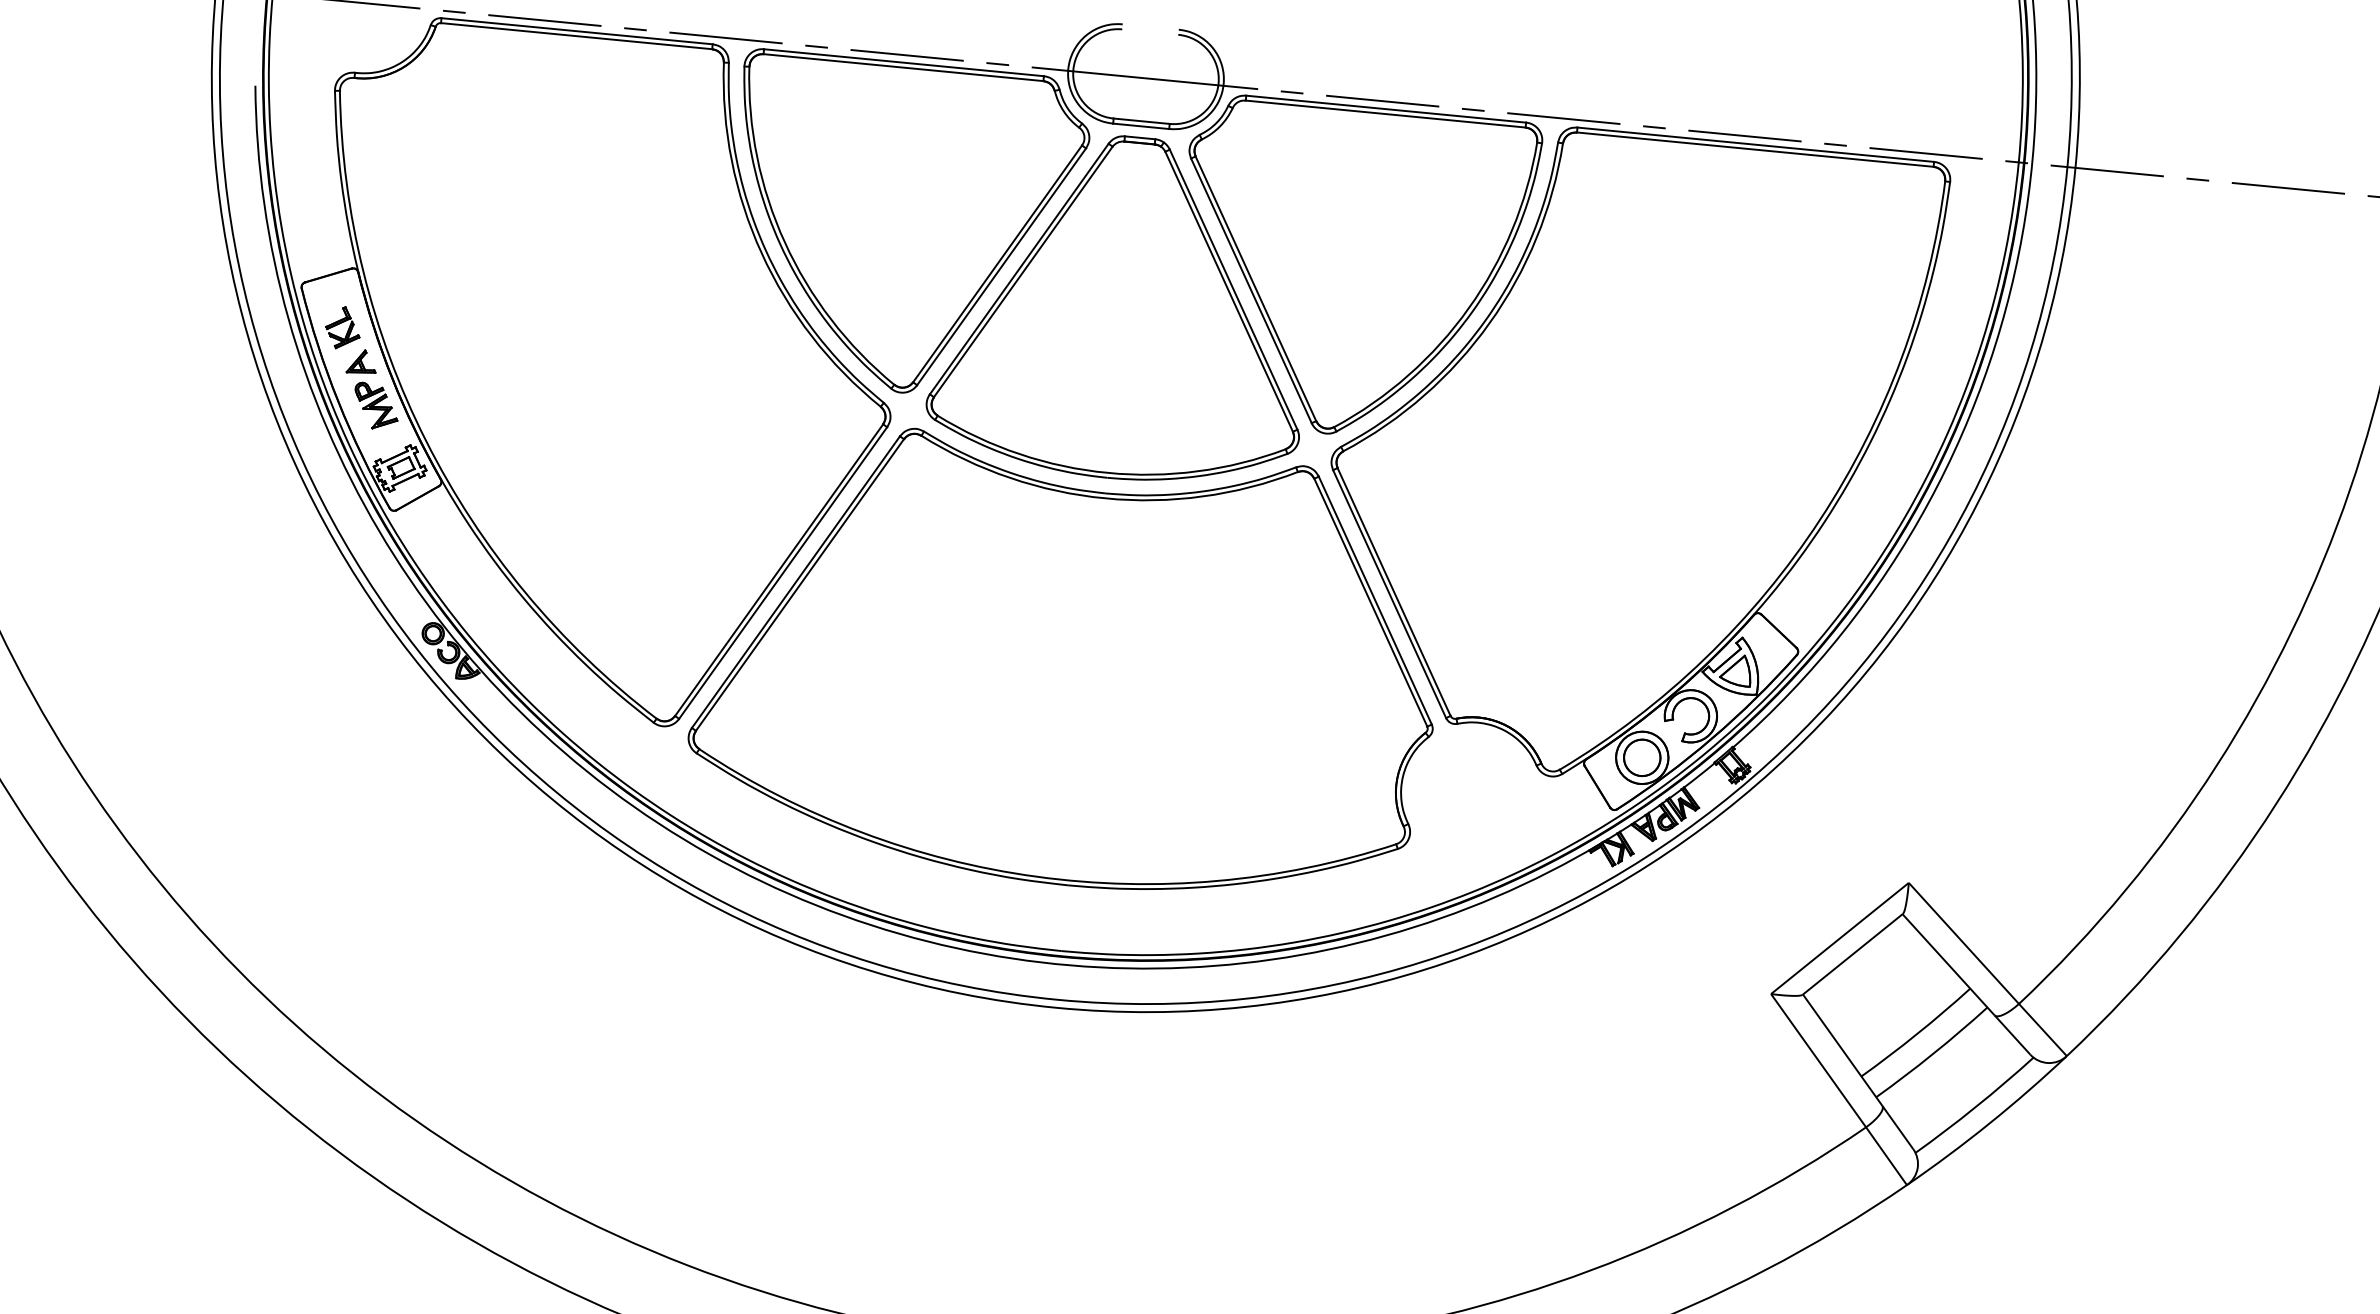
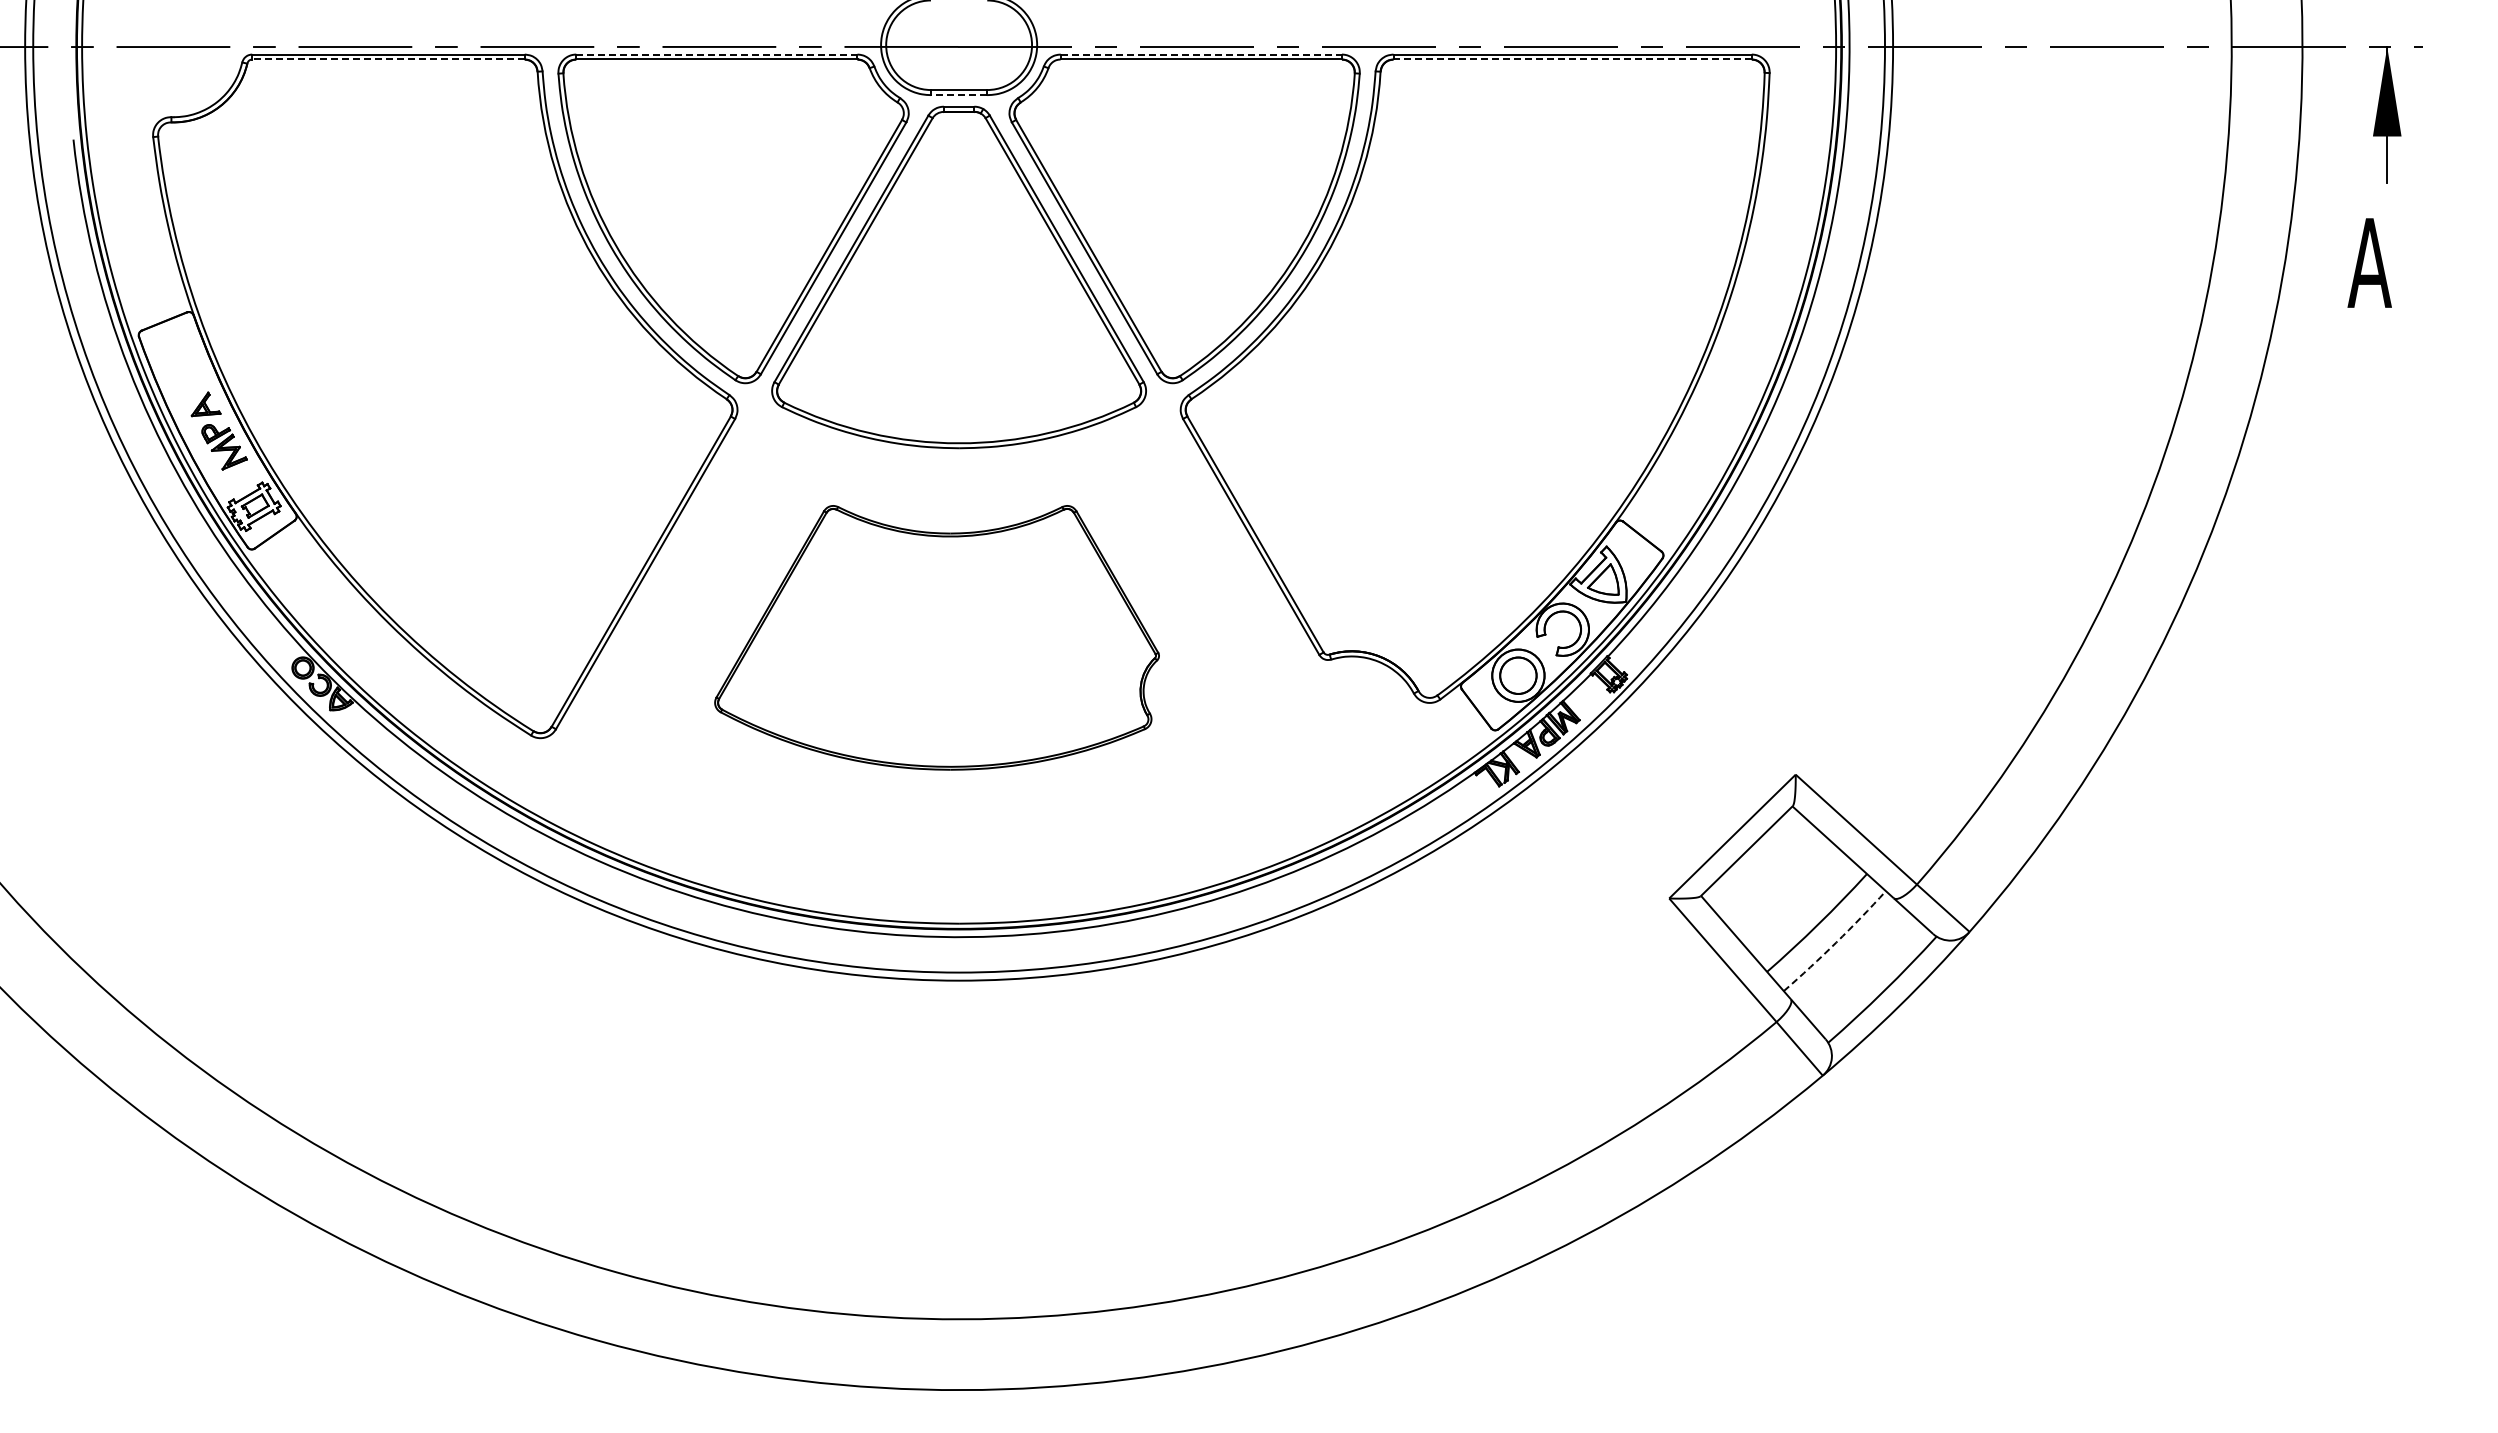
line: (576, 36) -> (388, 59), solid -> dashed
line: (903, 62) -> (716, 54), solid -> dashed
line: (1386, 109) -> (1201, 54), solid -> dashed
line: (1140, 126) -> (958, 95), solid -> dashed
line: (1755, 149) -> (1572, 59), solid -> dashed
part: (343, 328) -> (184, 372), removed
part: (1066, 664) -> (936, 637), size x0.6
arc: (1933, 1053) -> (1836, 942), solid -> dashed

